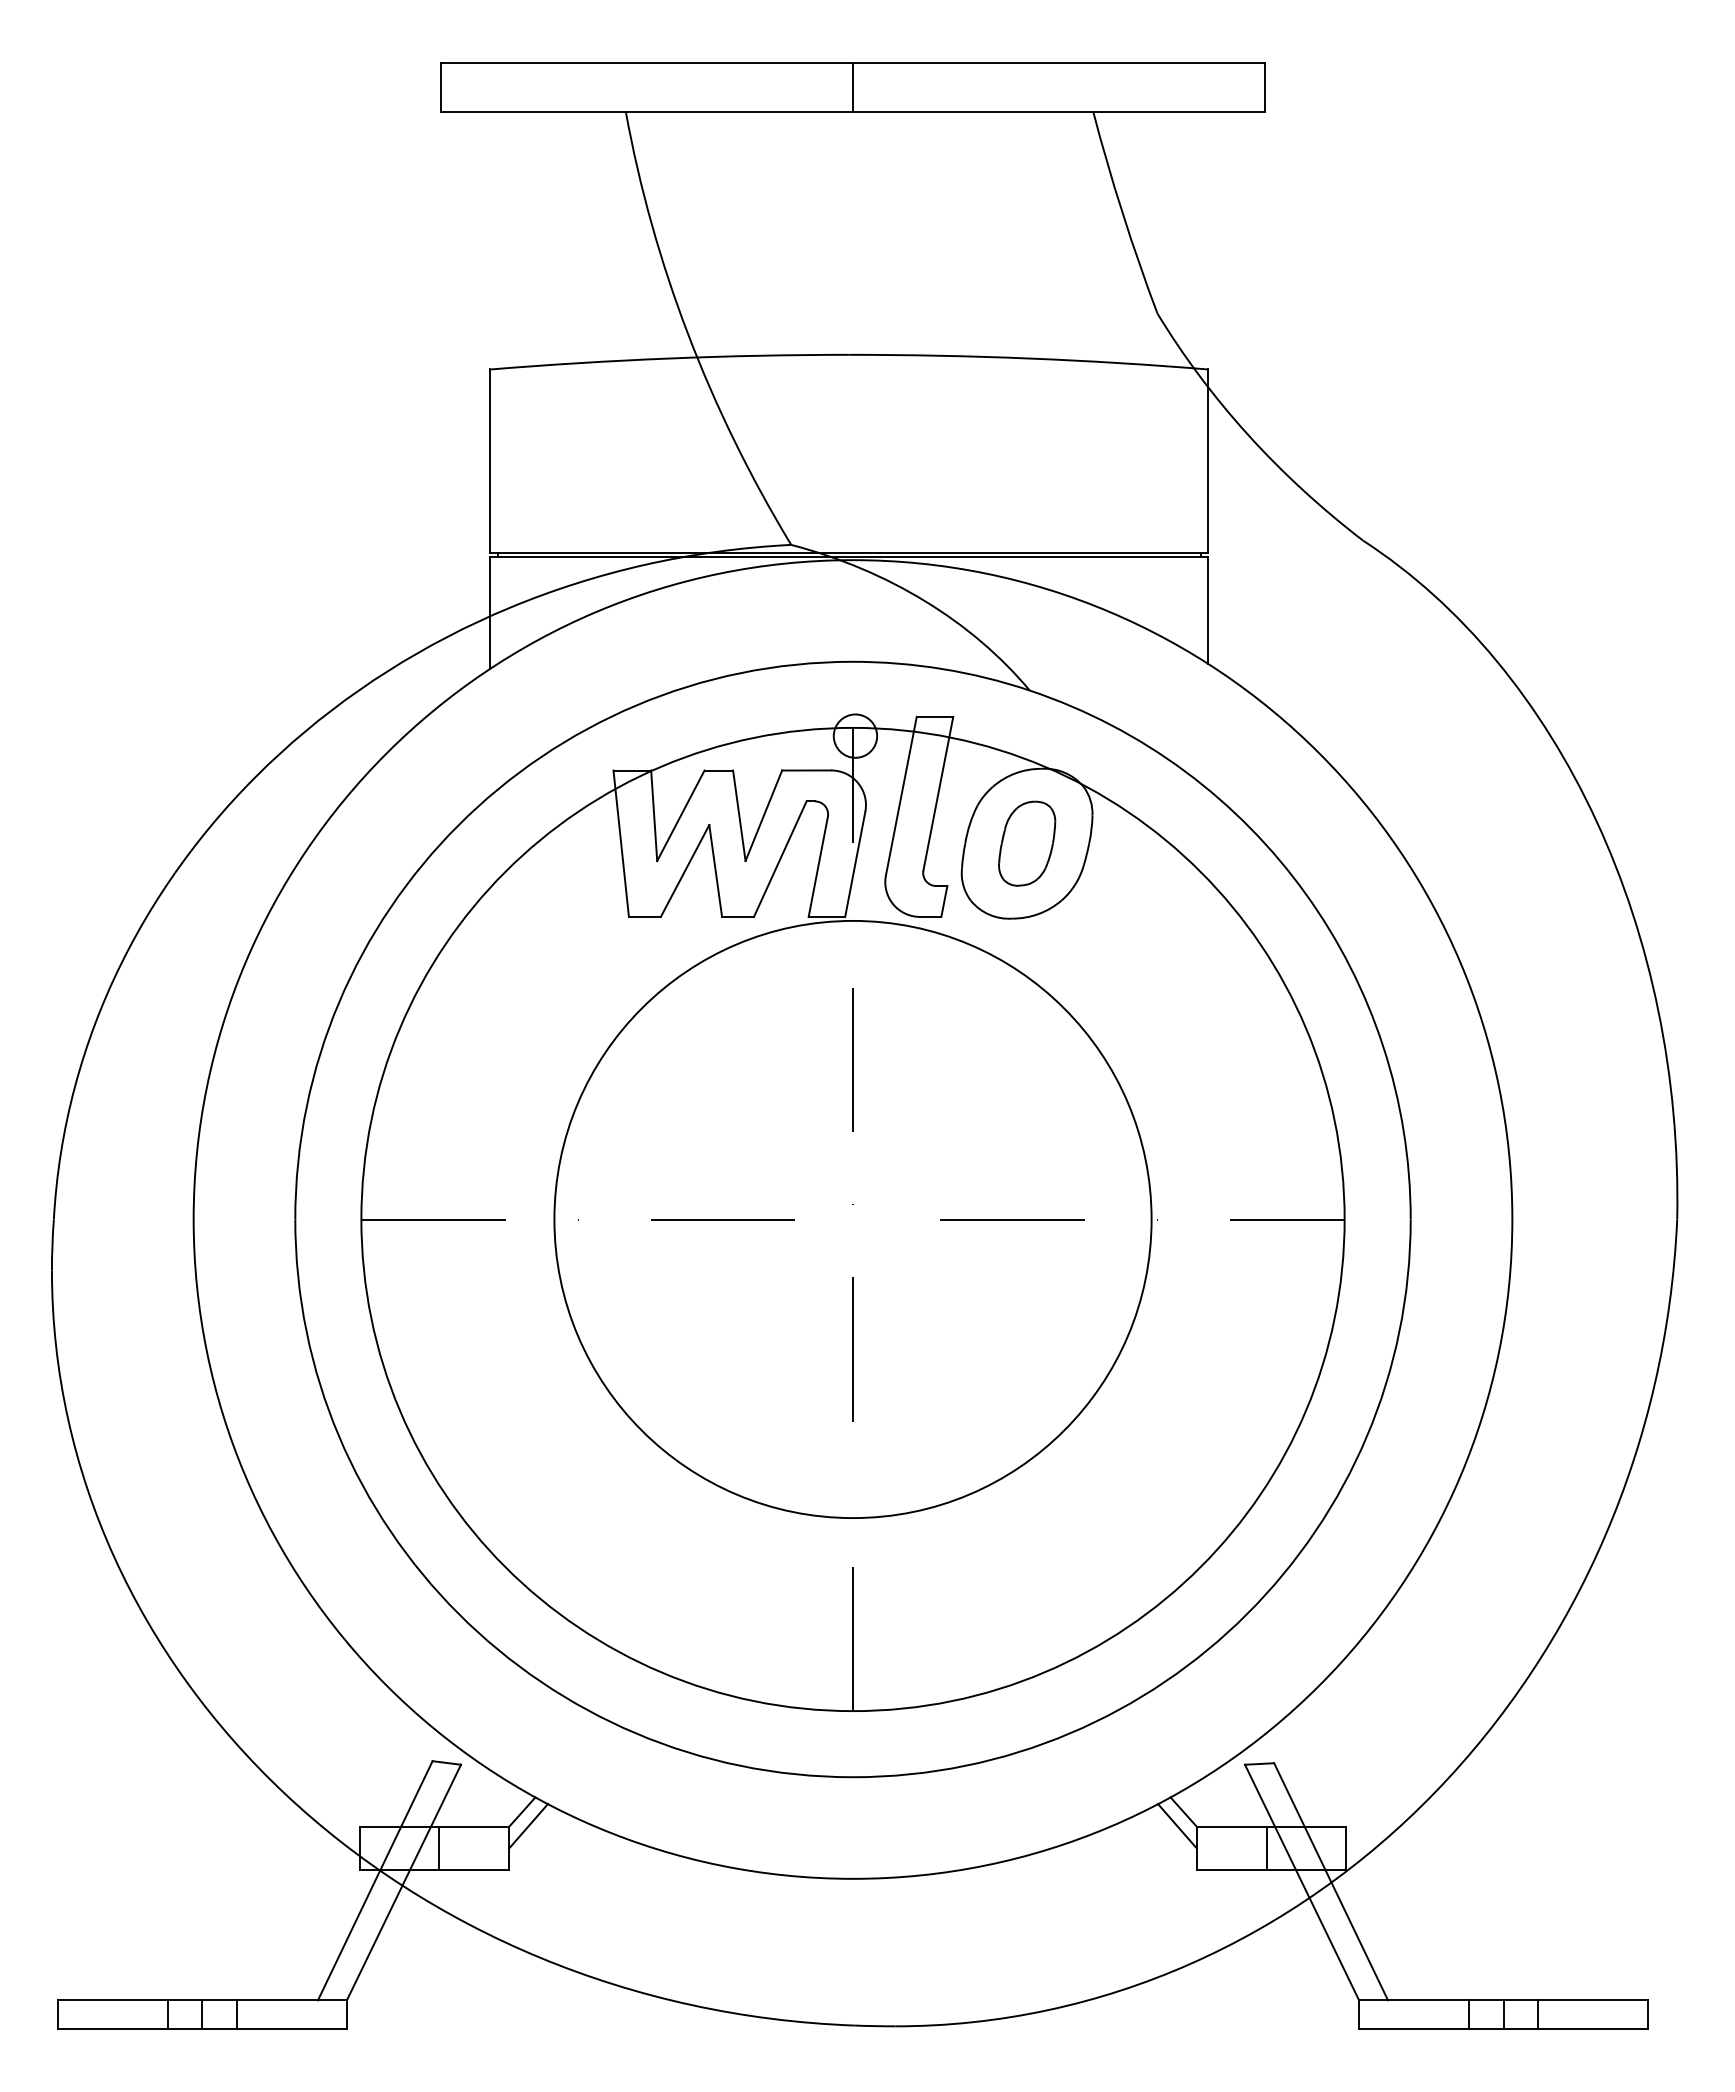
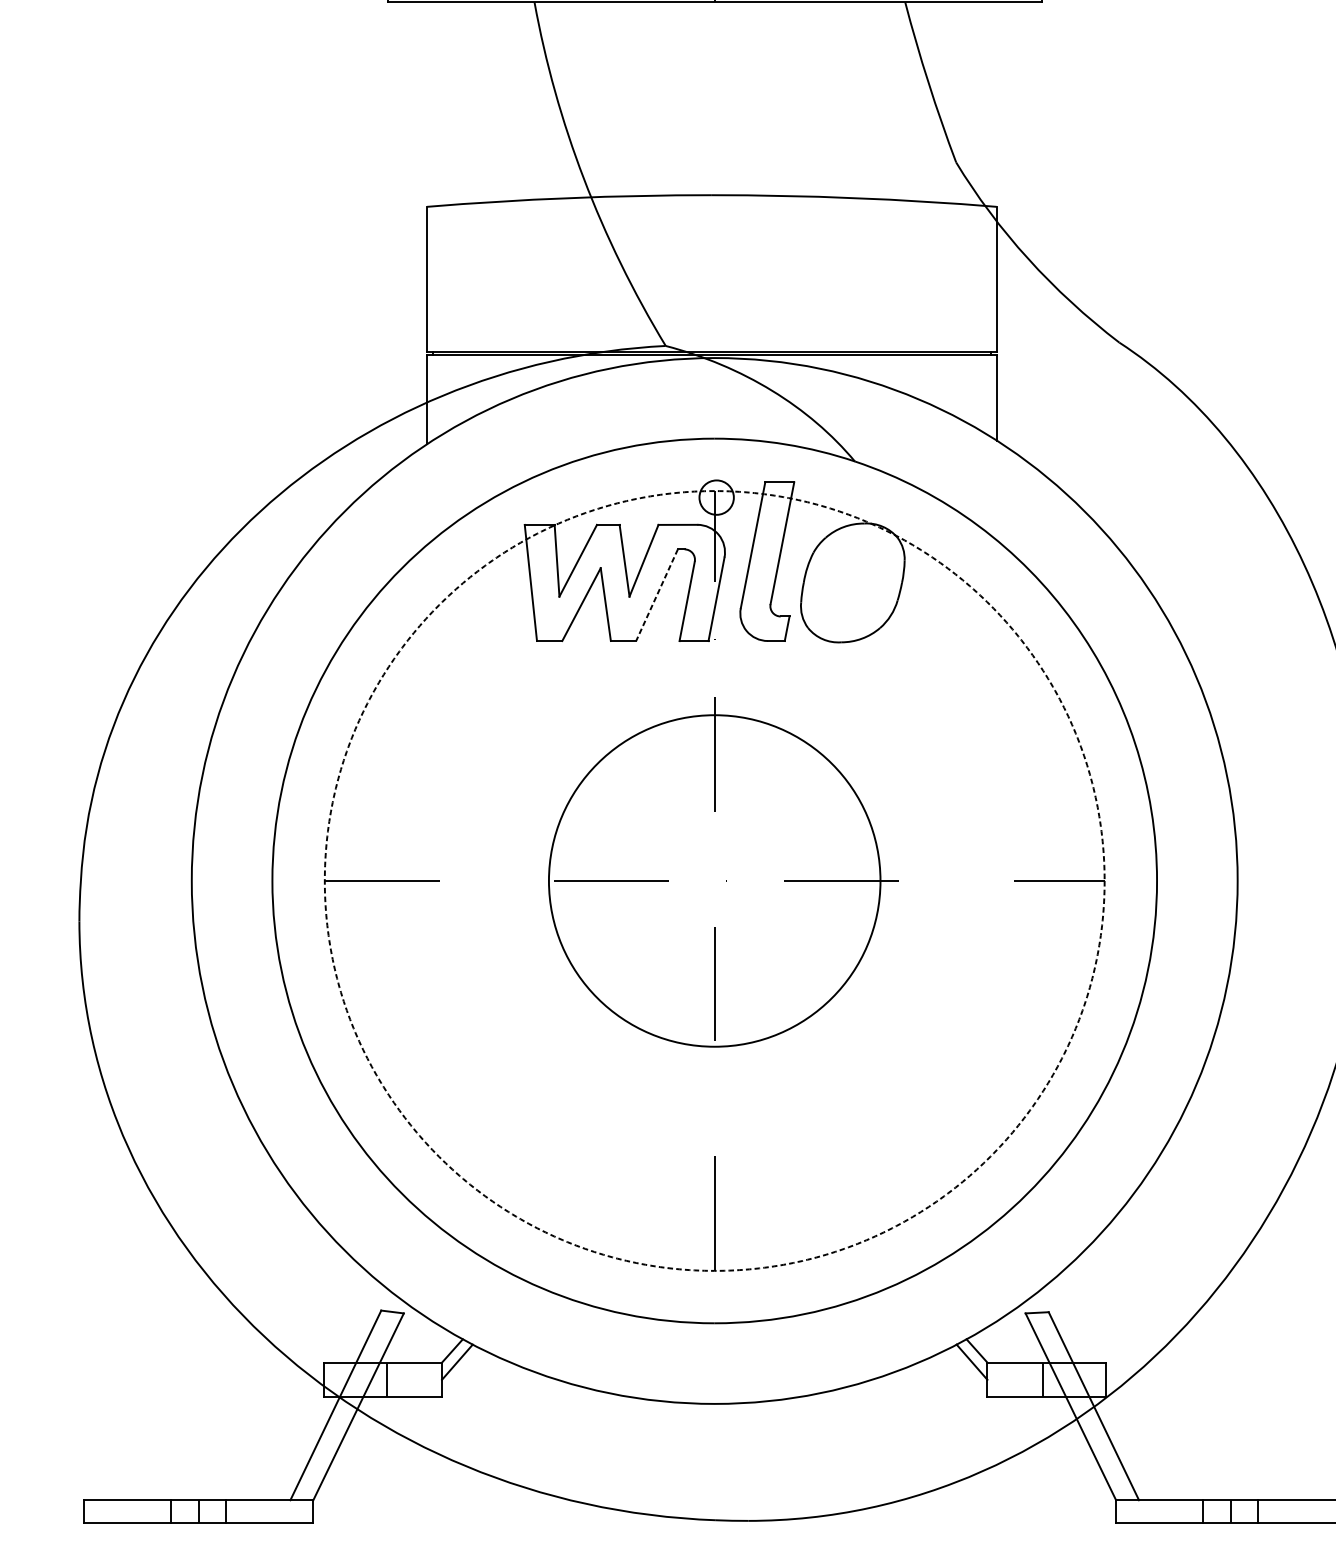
part: (1027, 843) -> (853, 582), removed
line: (780, 859) -> (657, 595), solid -> dashed
circle: (852, 1219) -> (714, 880), size x0.7
circle: (852, 1219) -> (714, 880), solid -> dashed

